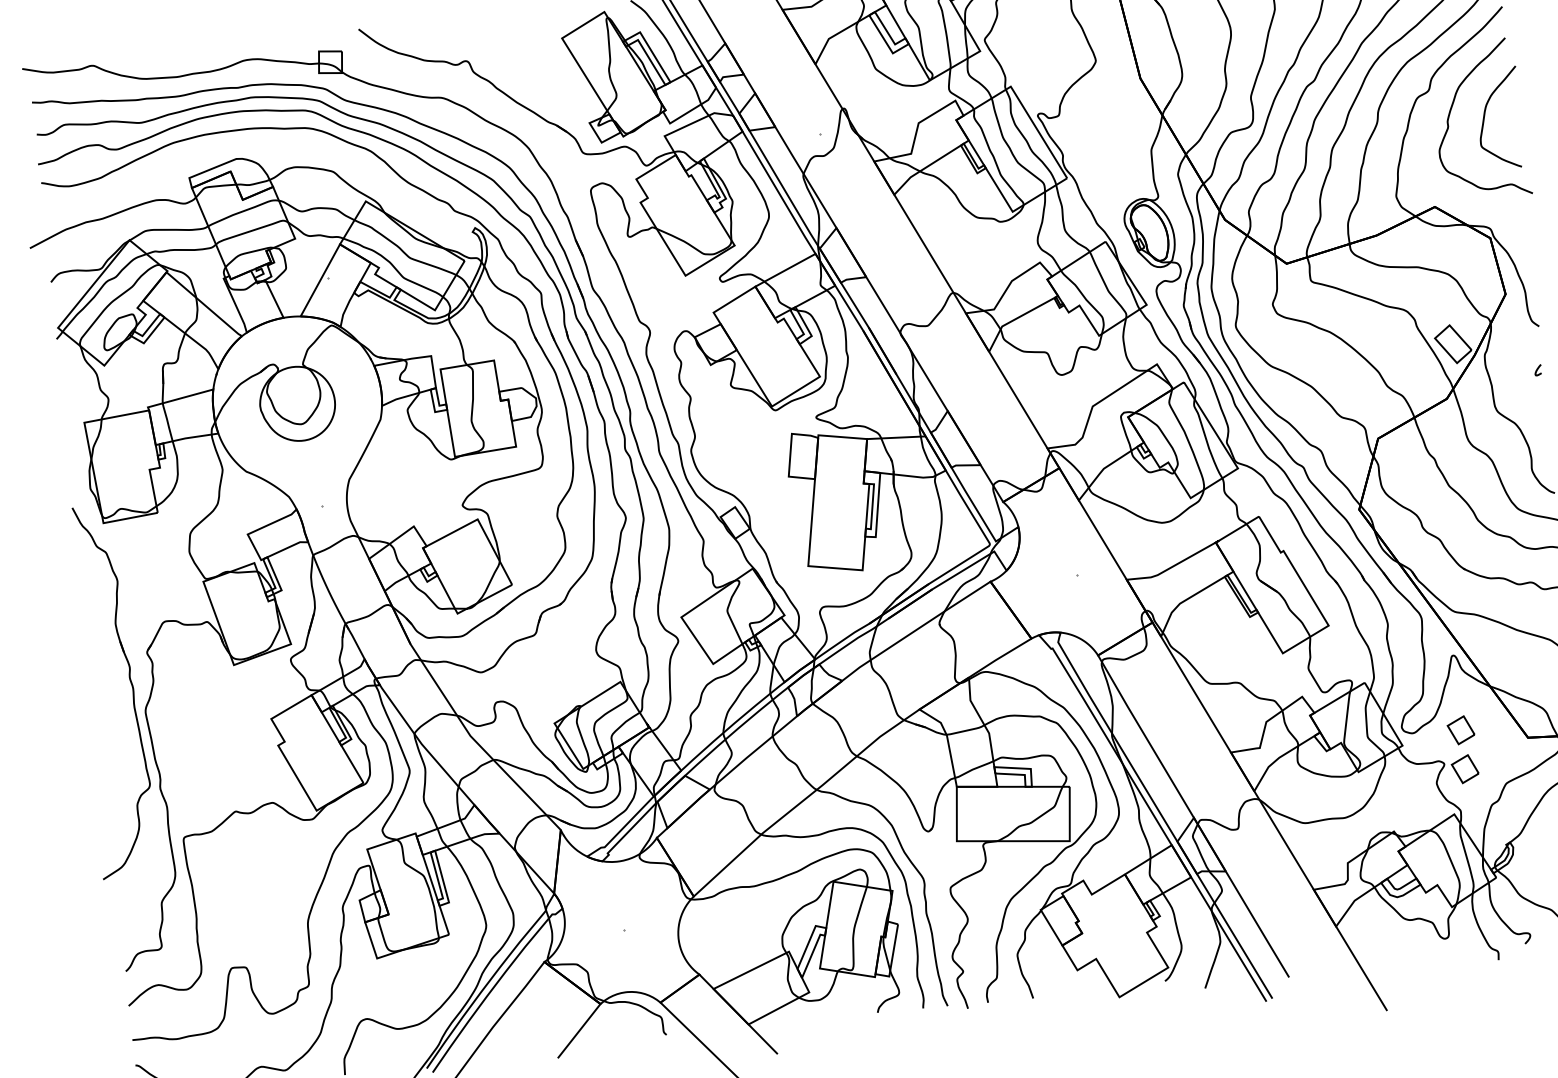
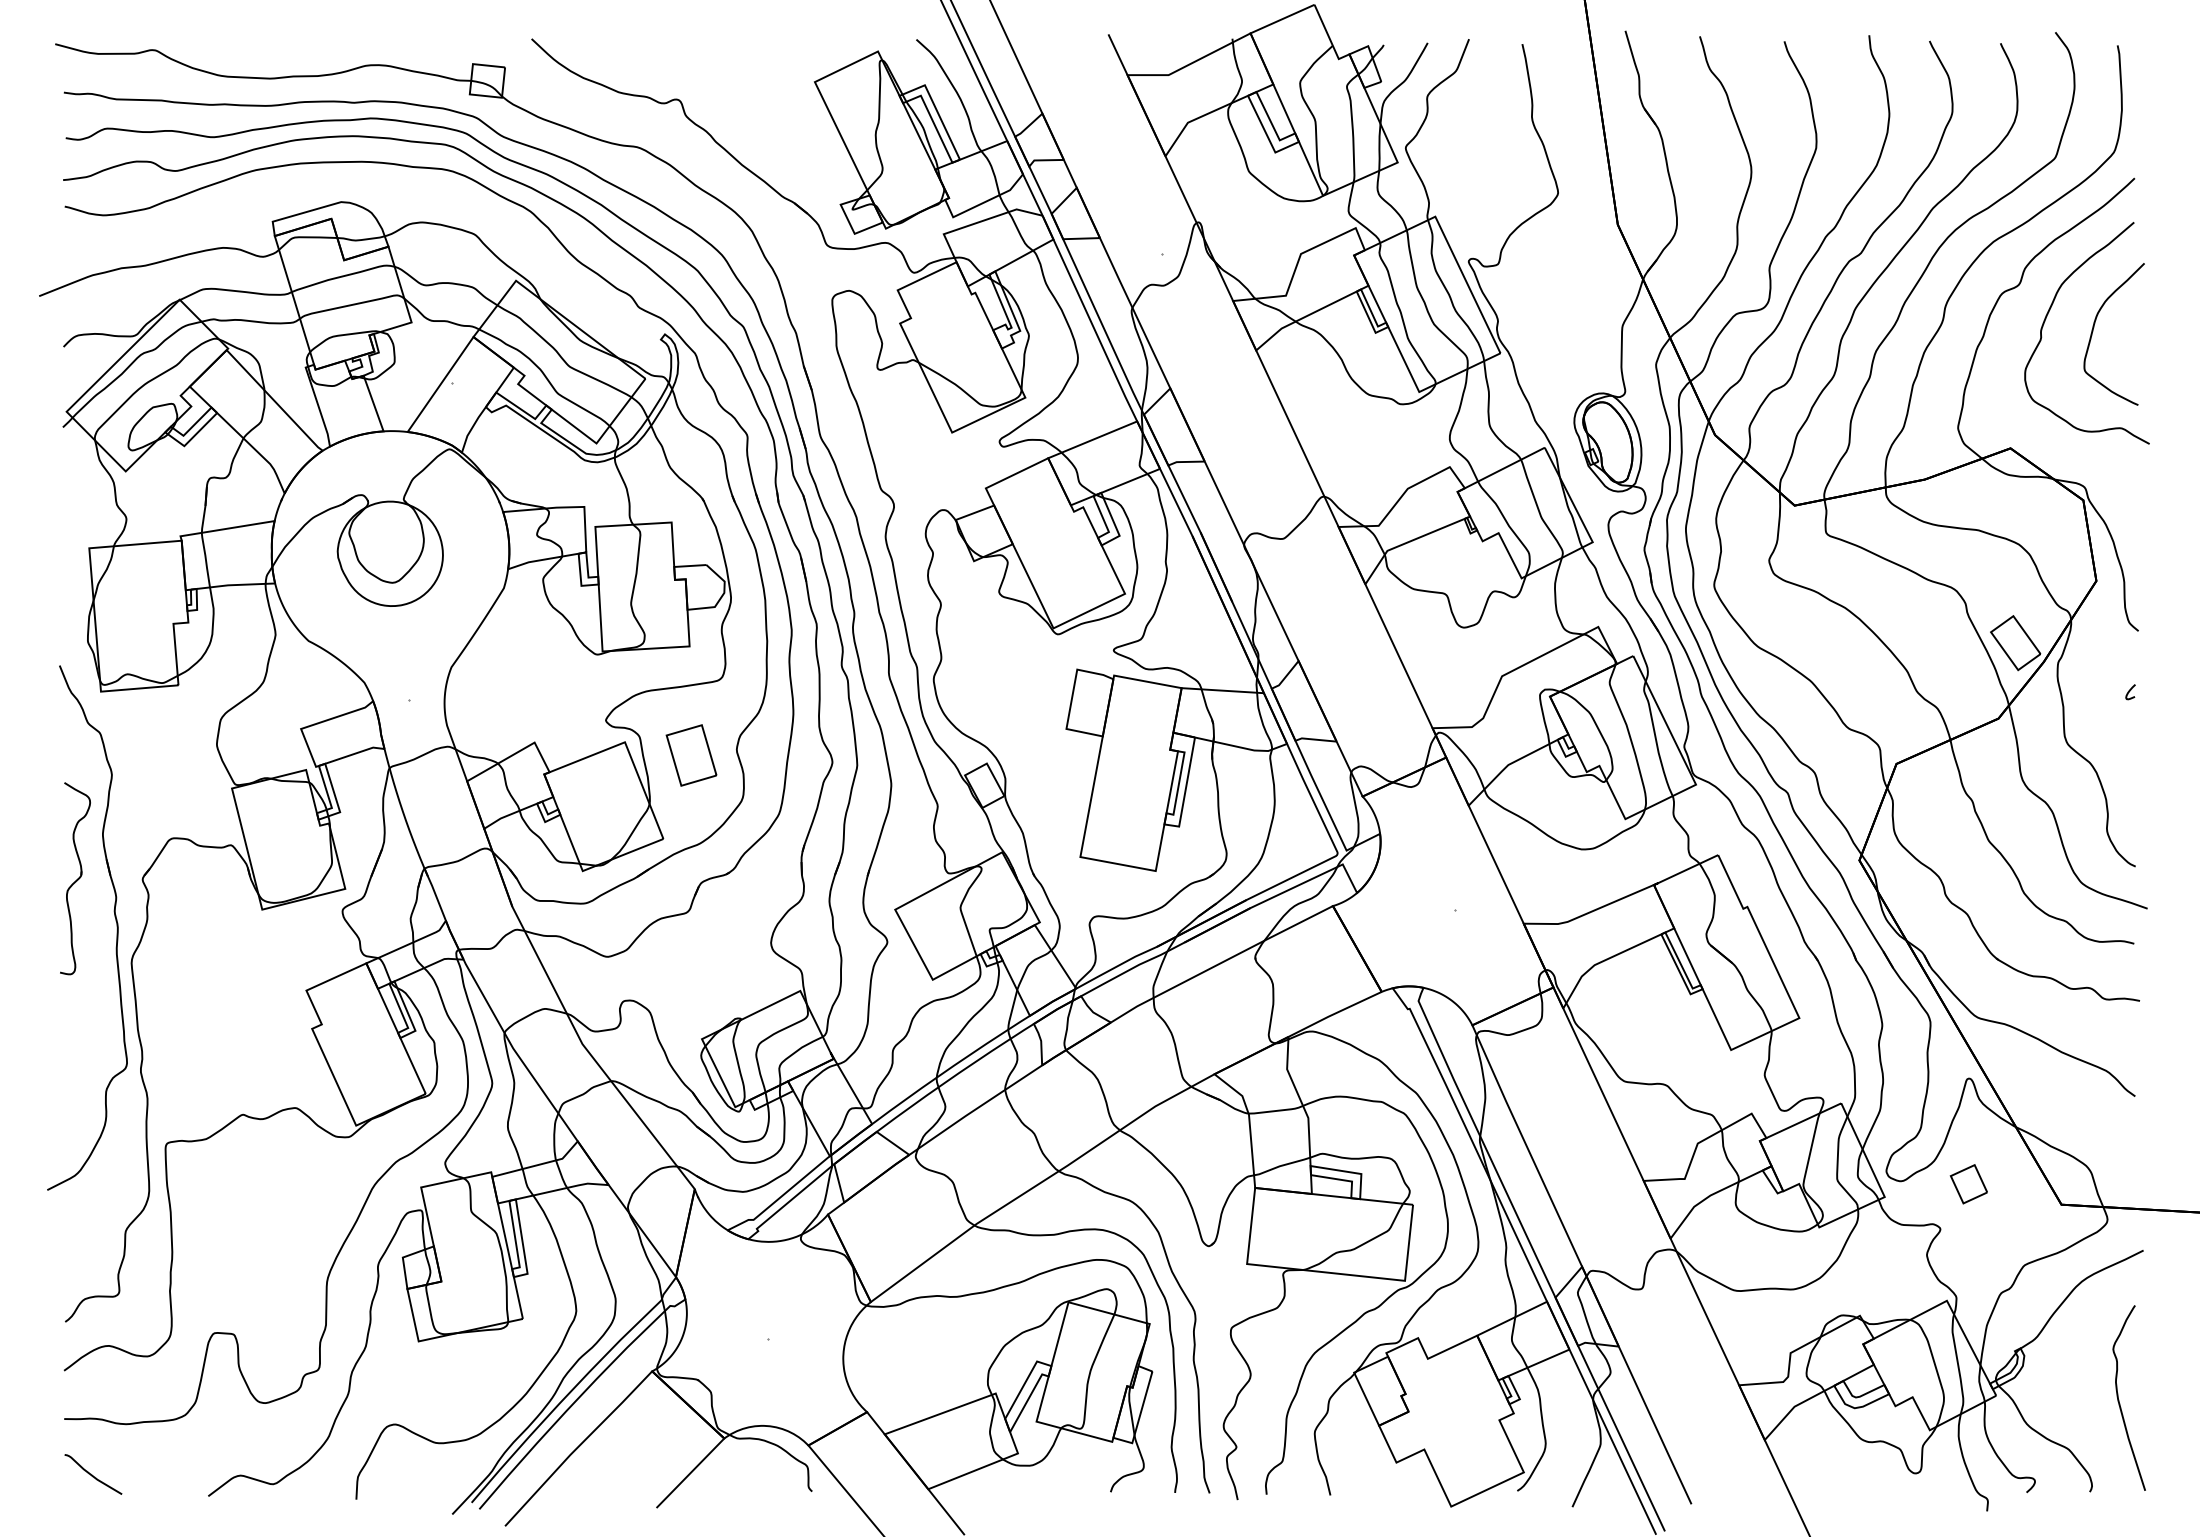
part: (525, 523) -> (691, 755), added
part: (99, 657) -> (75, 878), added
part: (1464, 769) -> (1968, 1239), removed

